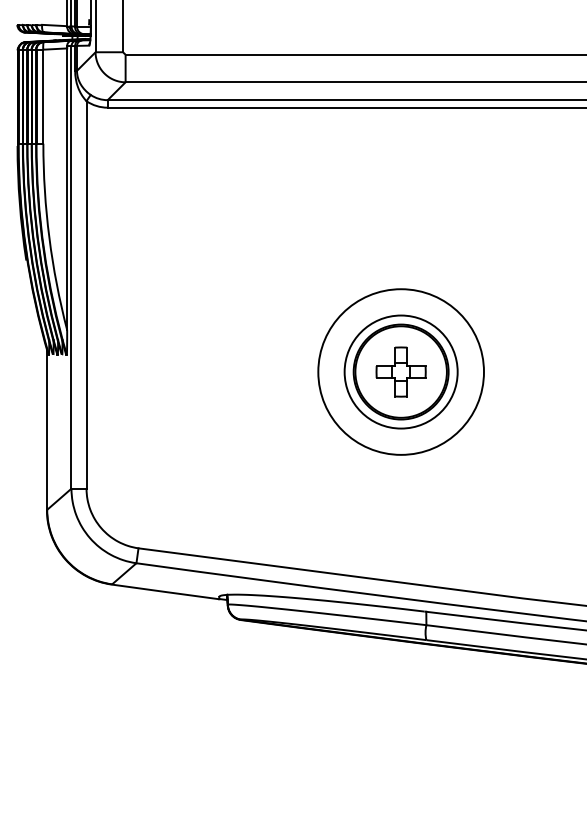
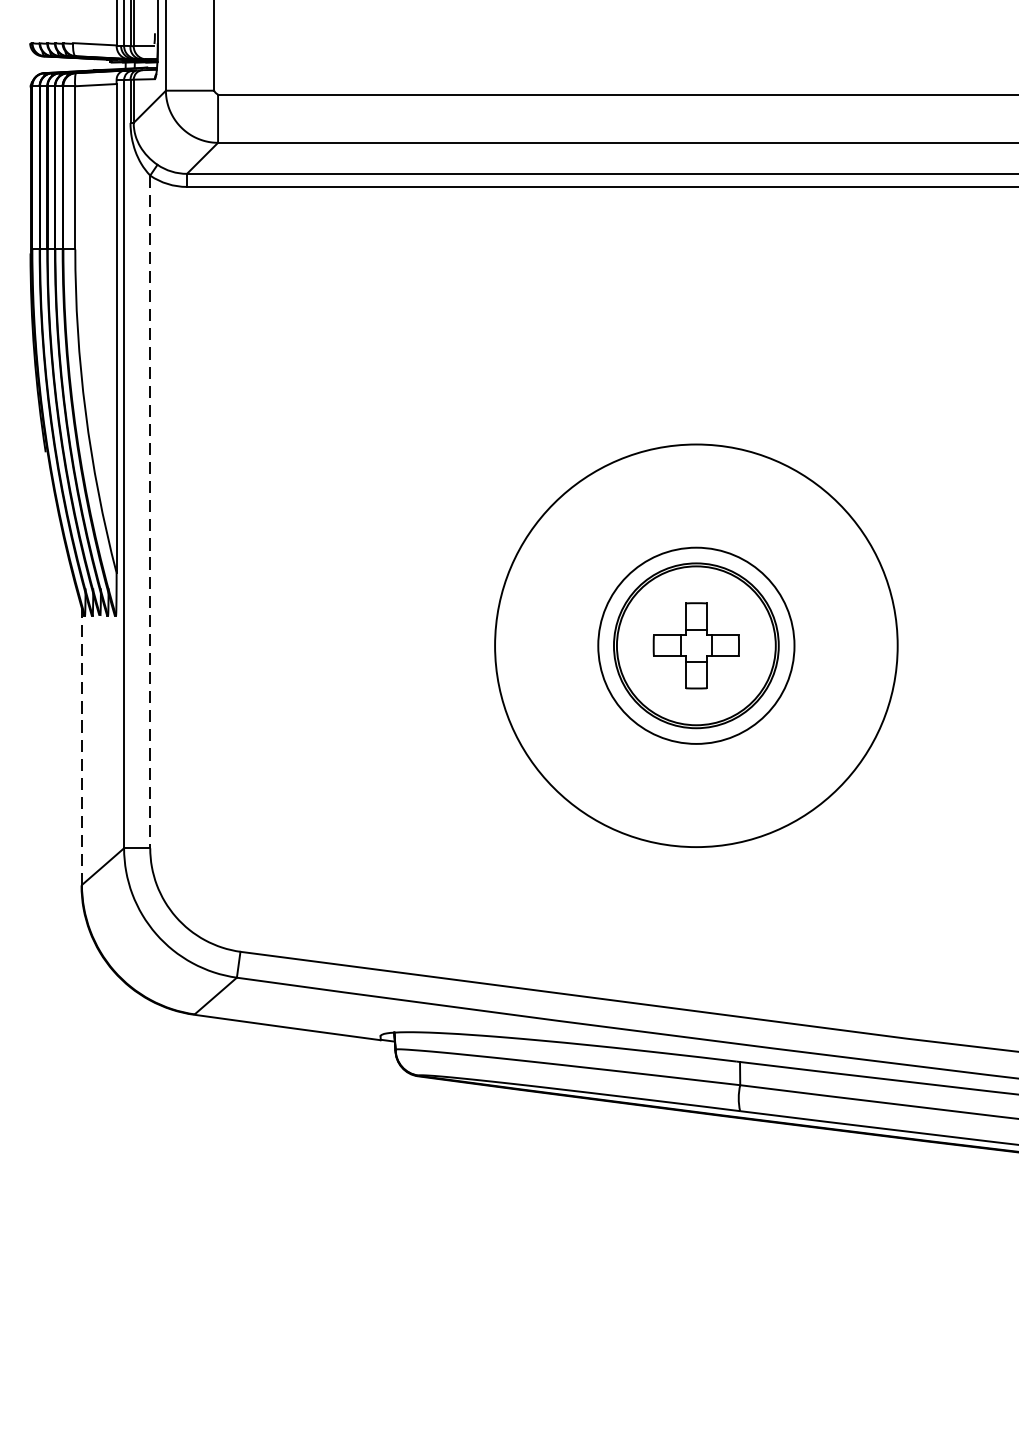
line: (86, 294) -> (150, 511), solid -> dashed
circle: (400, 371) -> (695, 644), size x1.4
line: (46, 429) -> (80, 745), solid -> dashed

